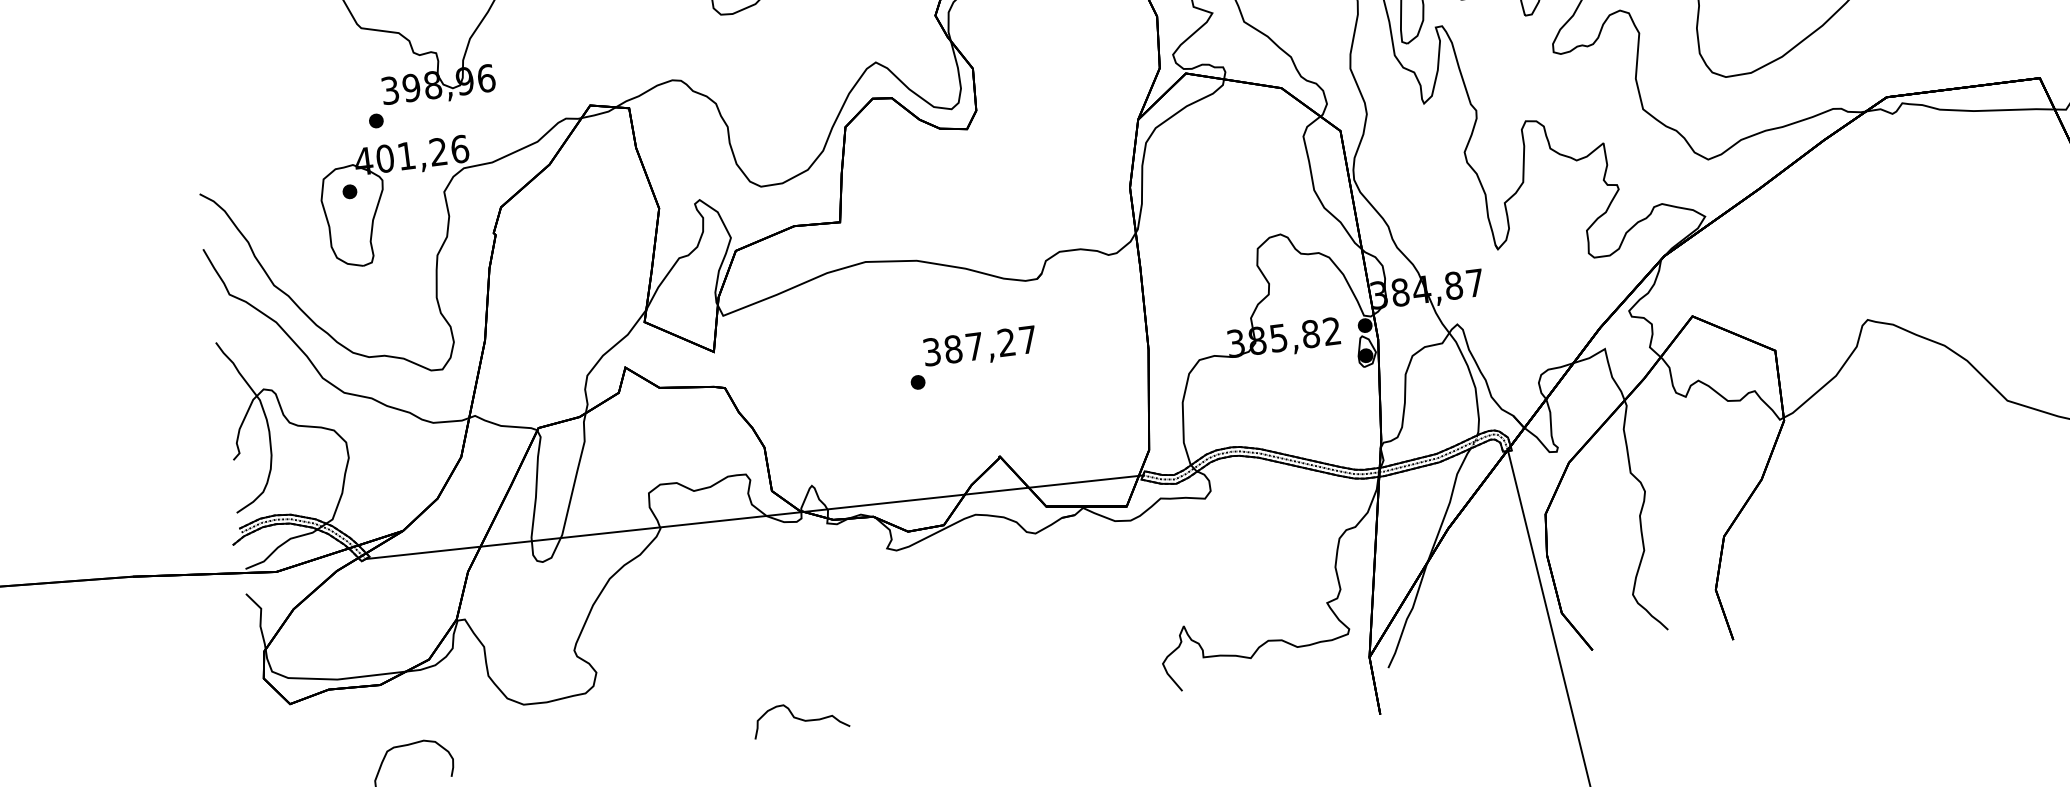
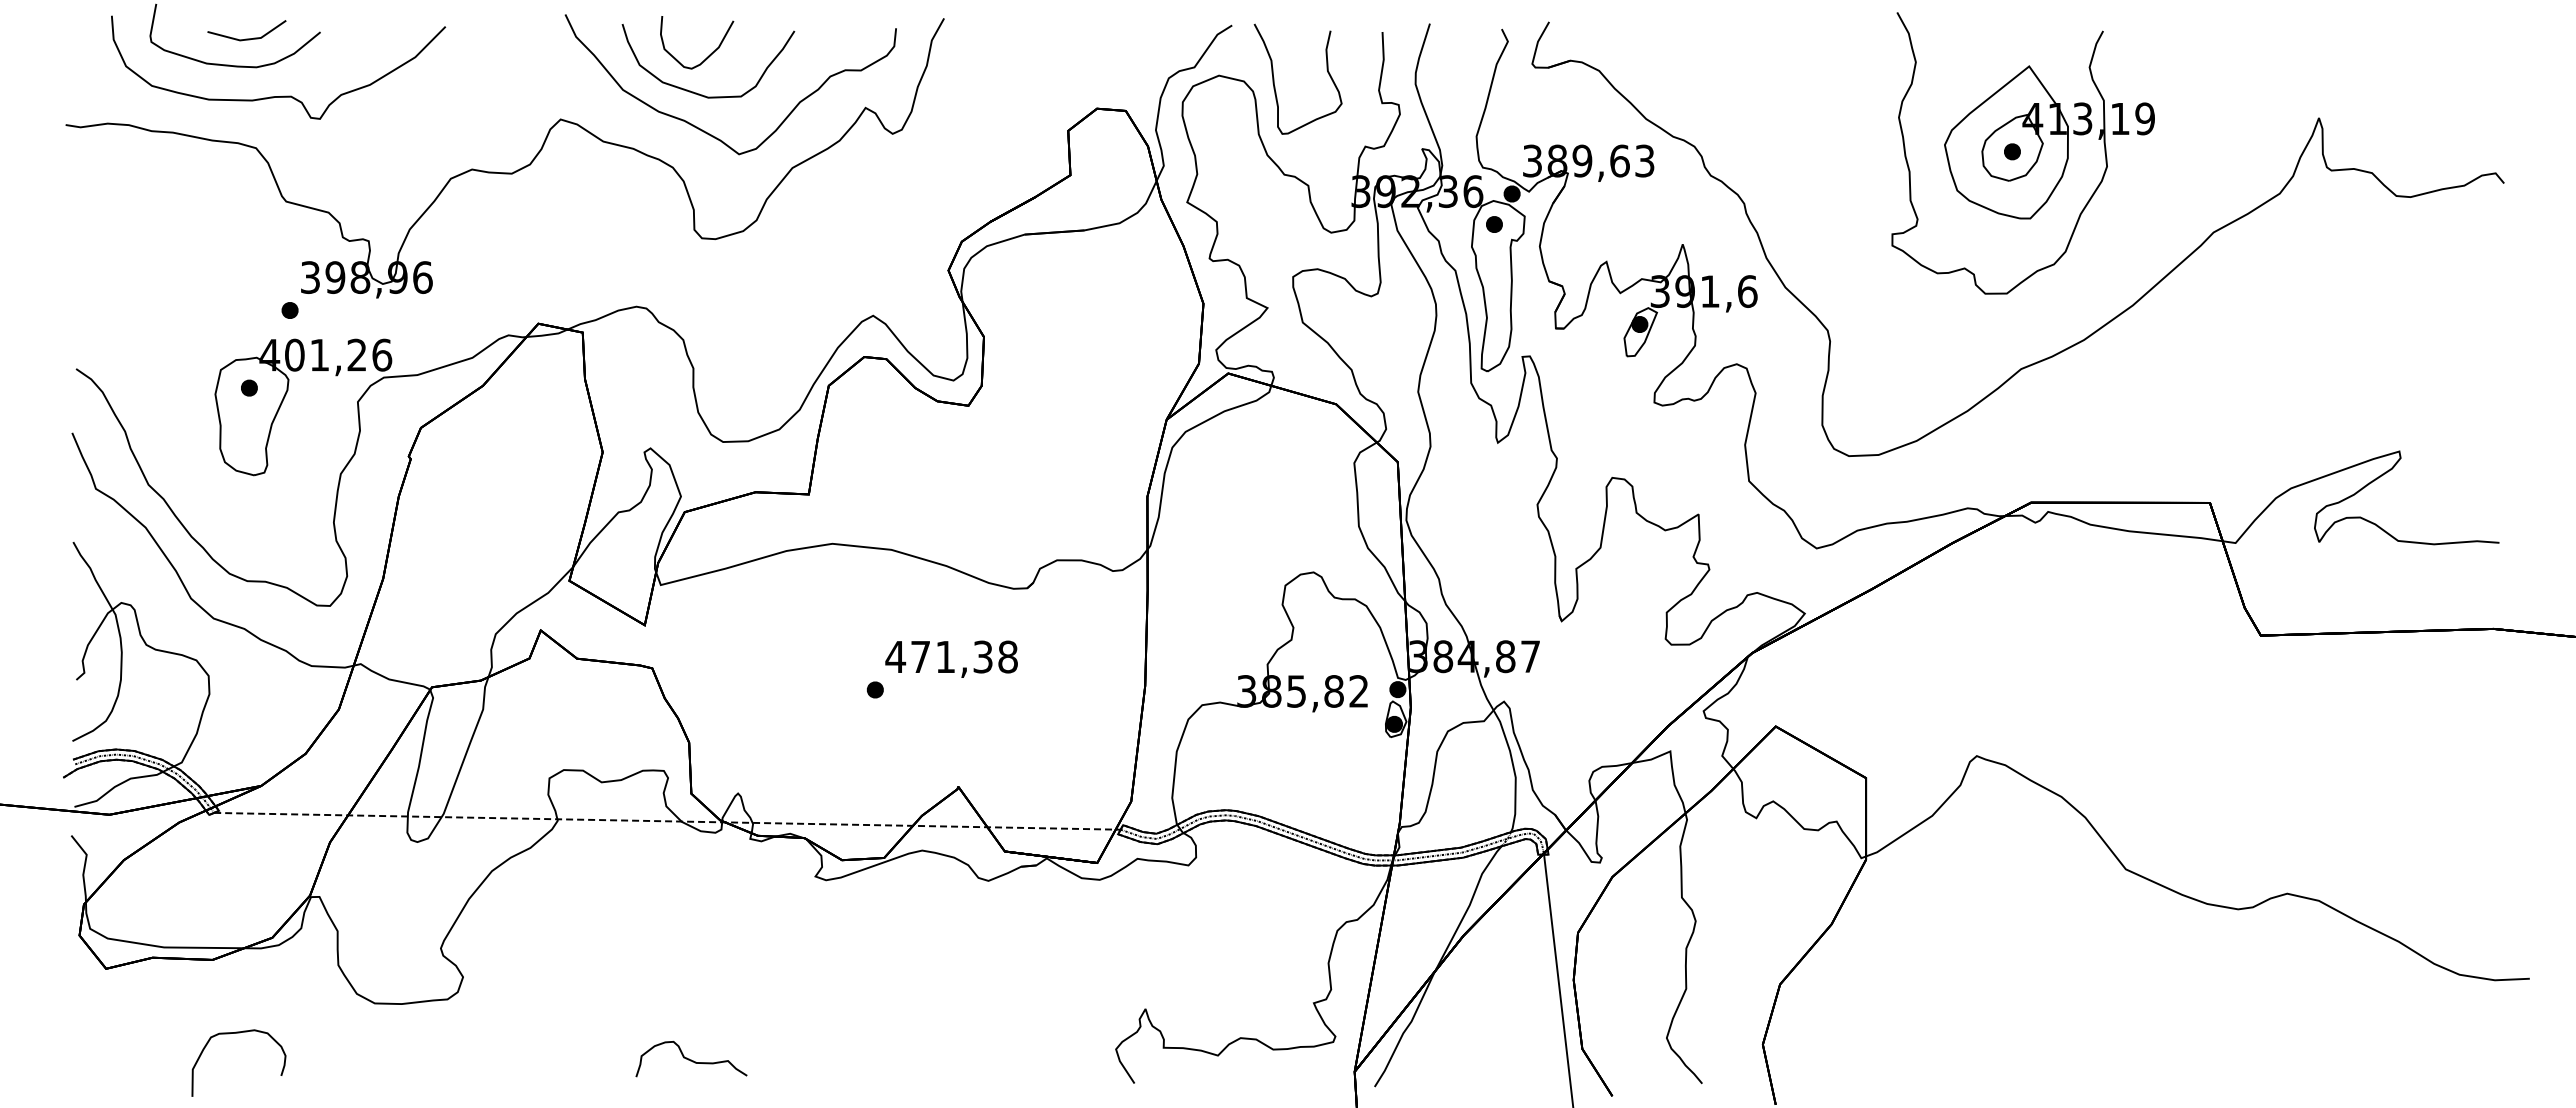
text: (979, 345) -> (951, 656), 387,27 -> 471,38
line: (754, 517) -> (667, 821), solid -> dashed

